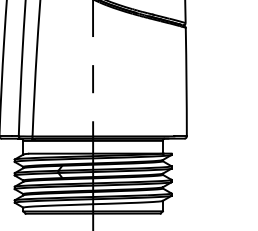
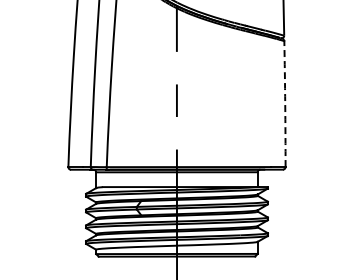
arc: (186, 82) -> (285, 104), solid -> dashed

